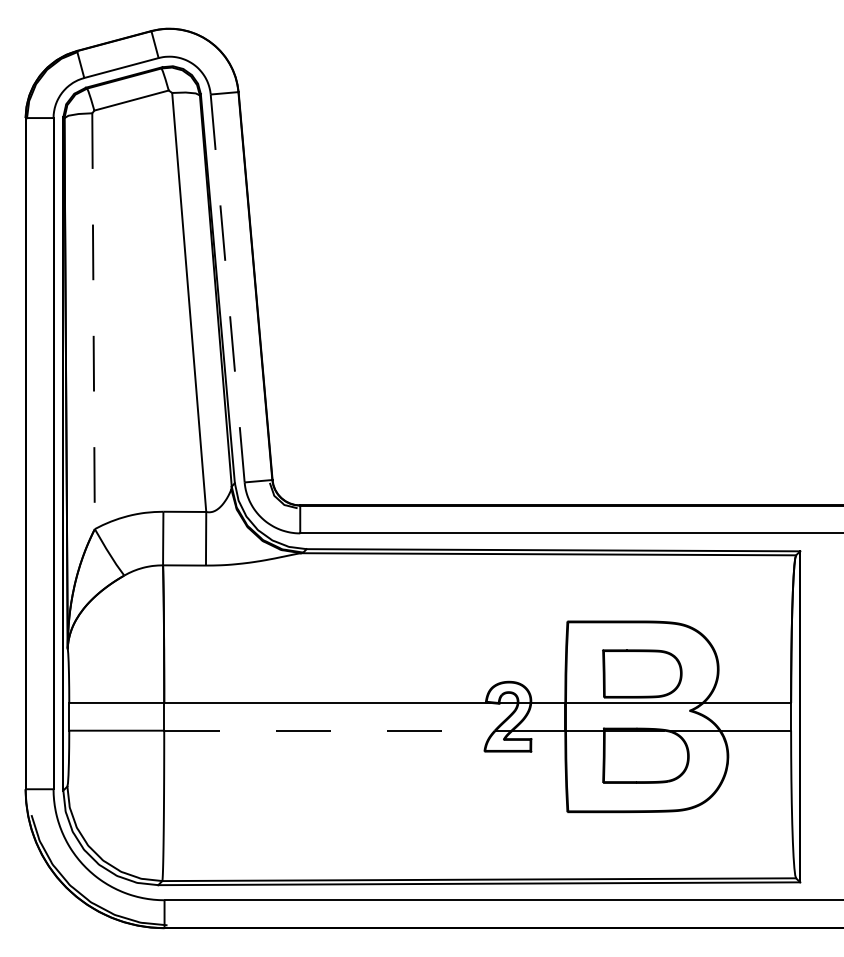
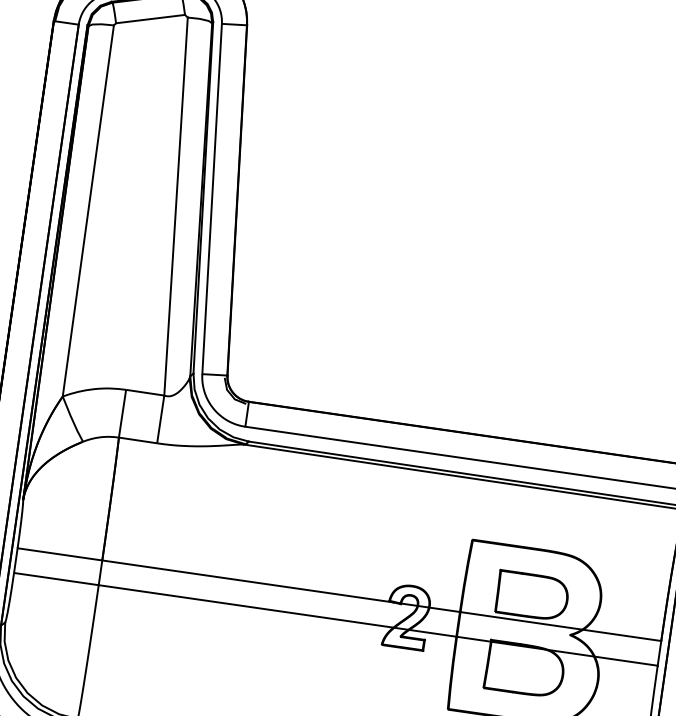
line: (227, 288) -> (211, 199), dashed -> solid
line: (93, 321) -> (88, 211), dashed -> solid
line: (330, 730) -> (247, 606), dashed -> solid

